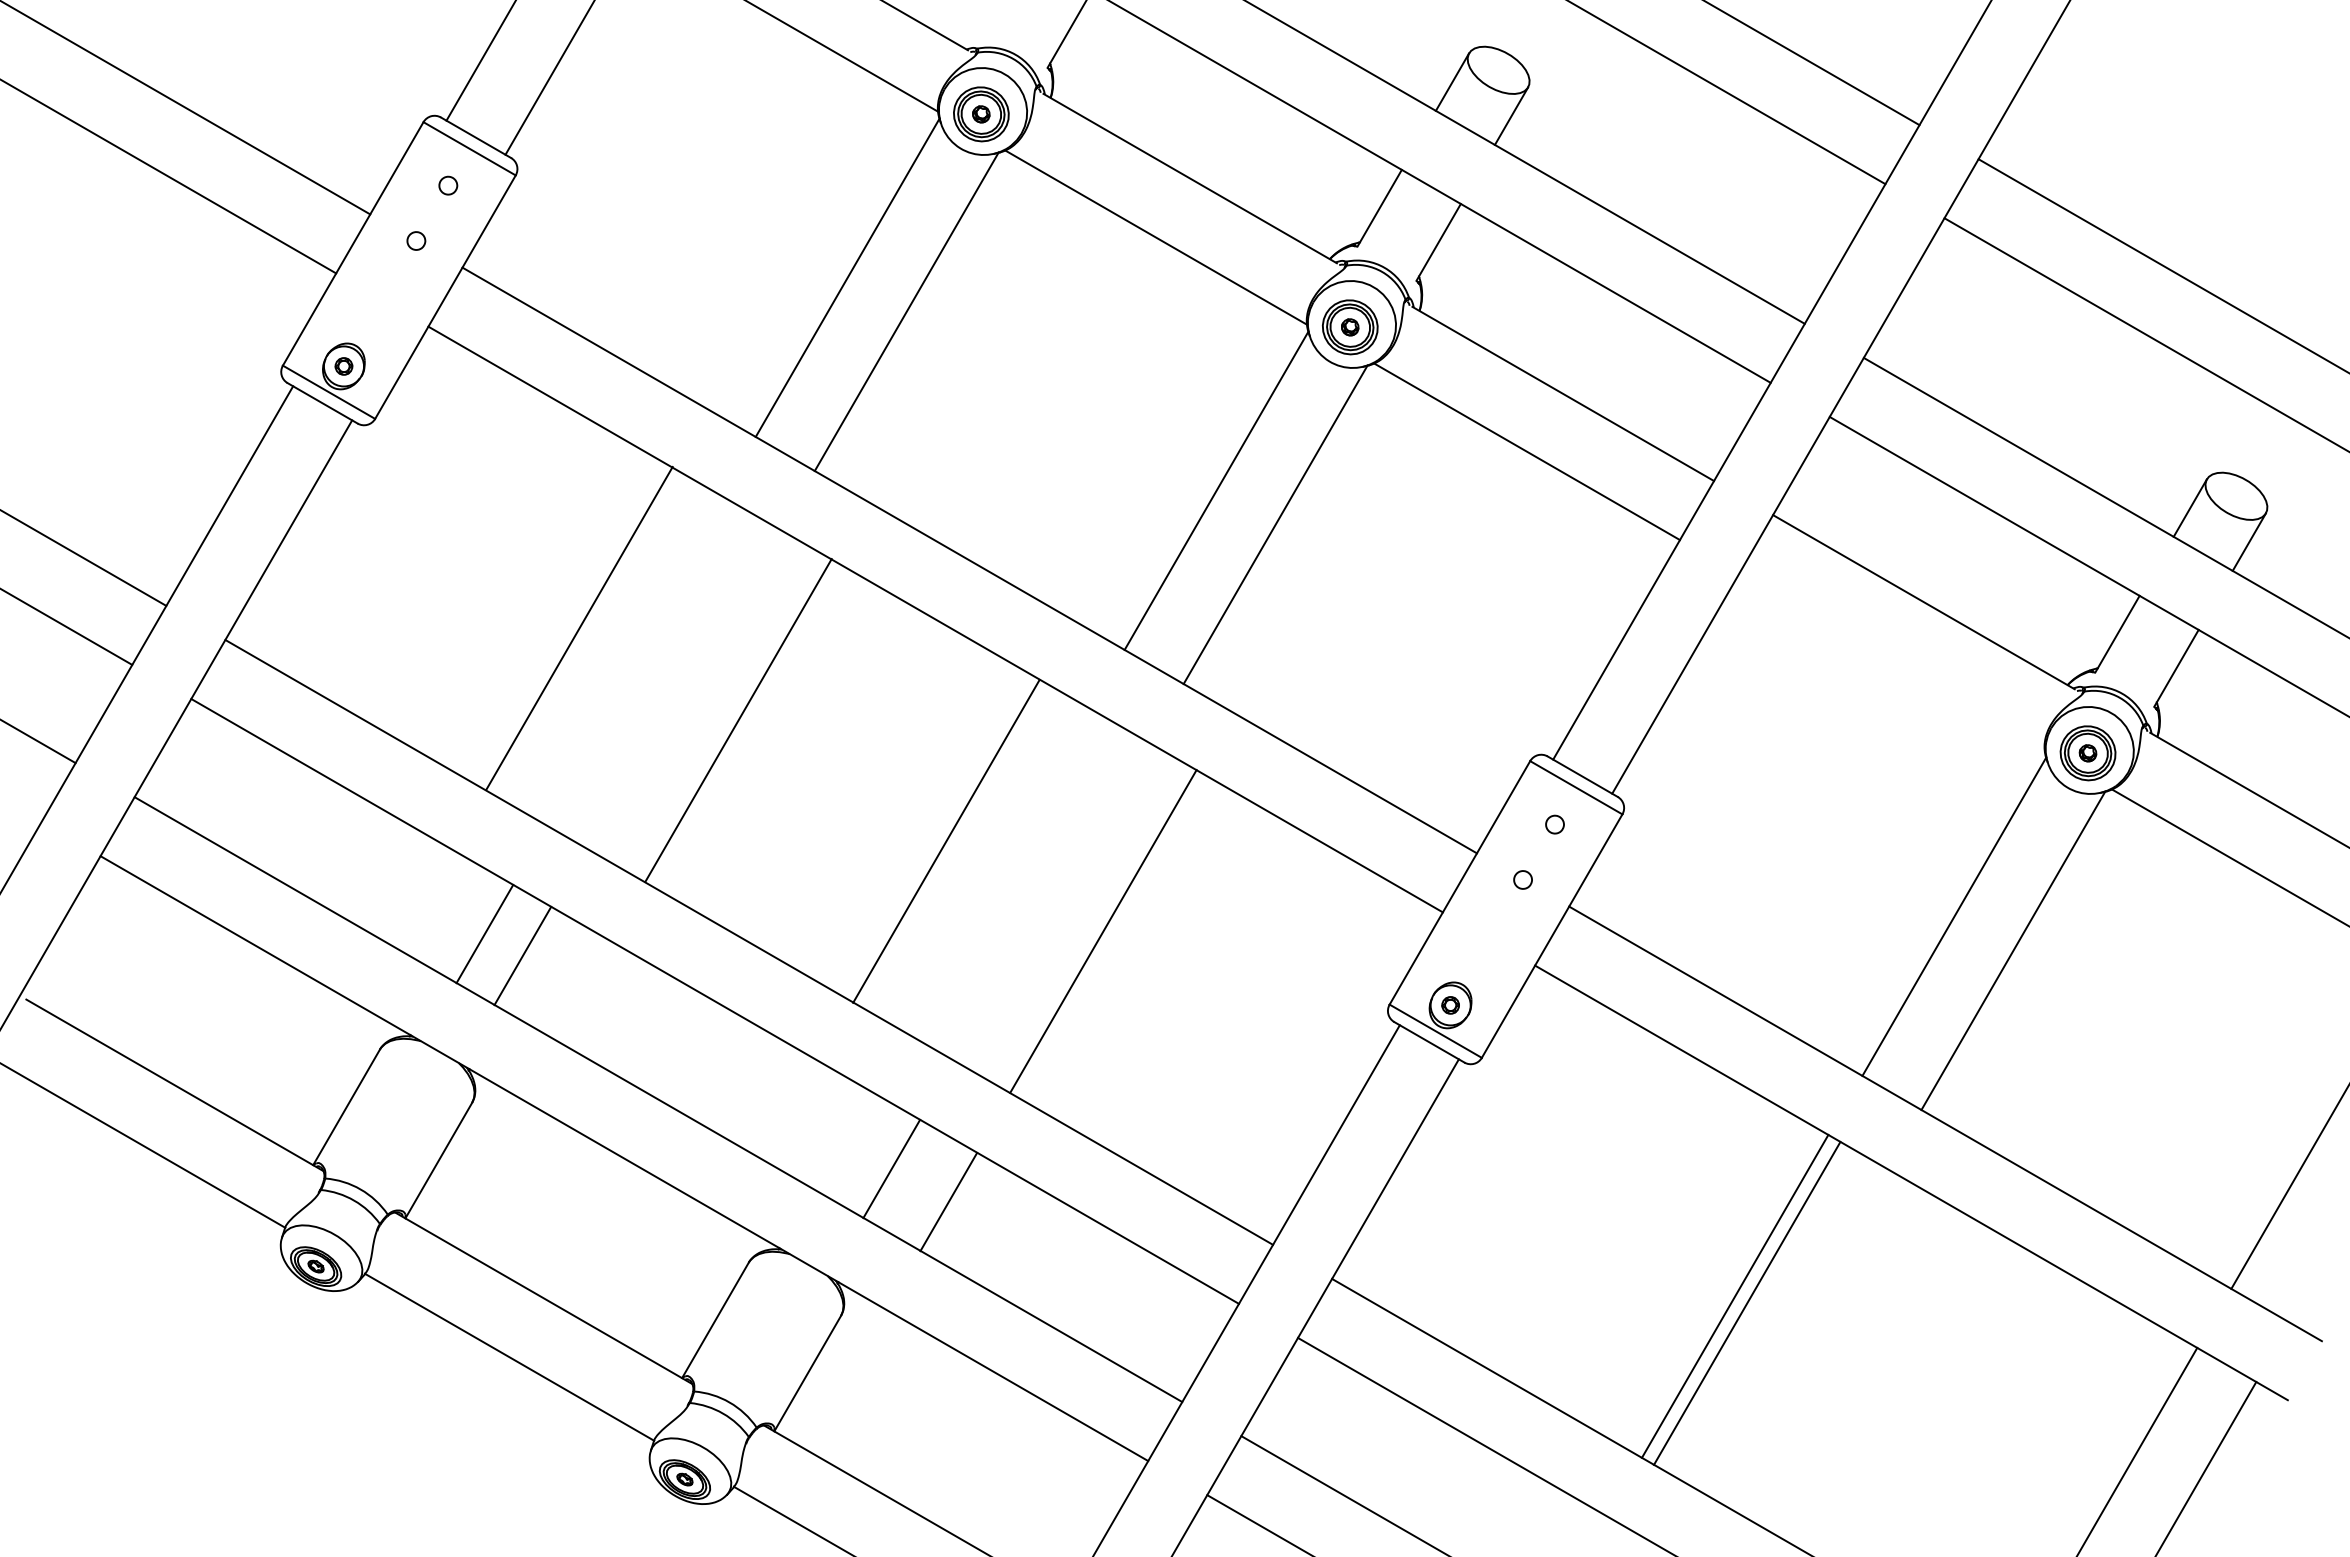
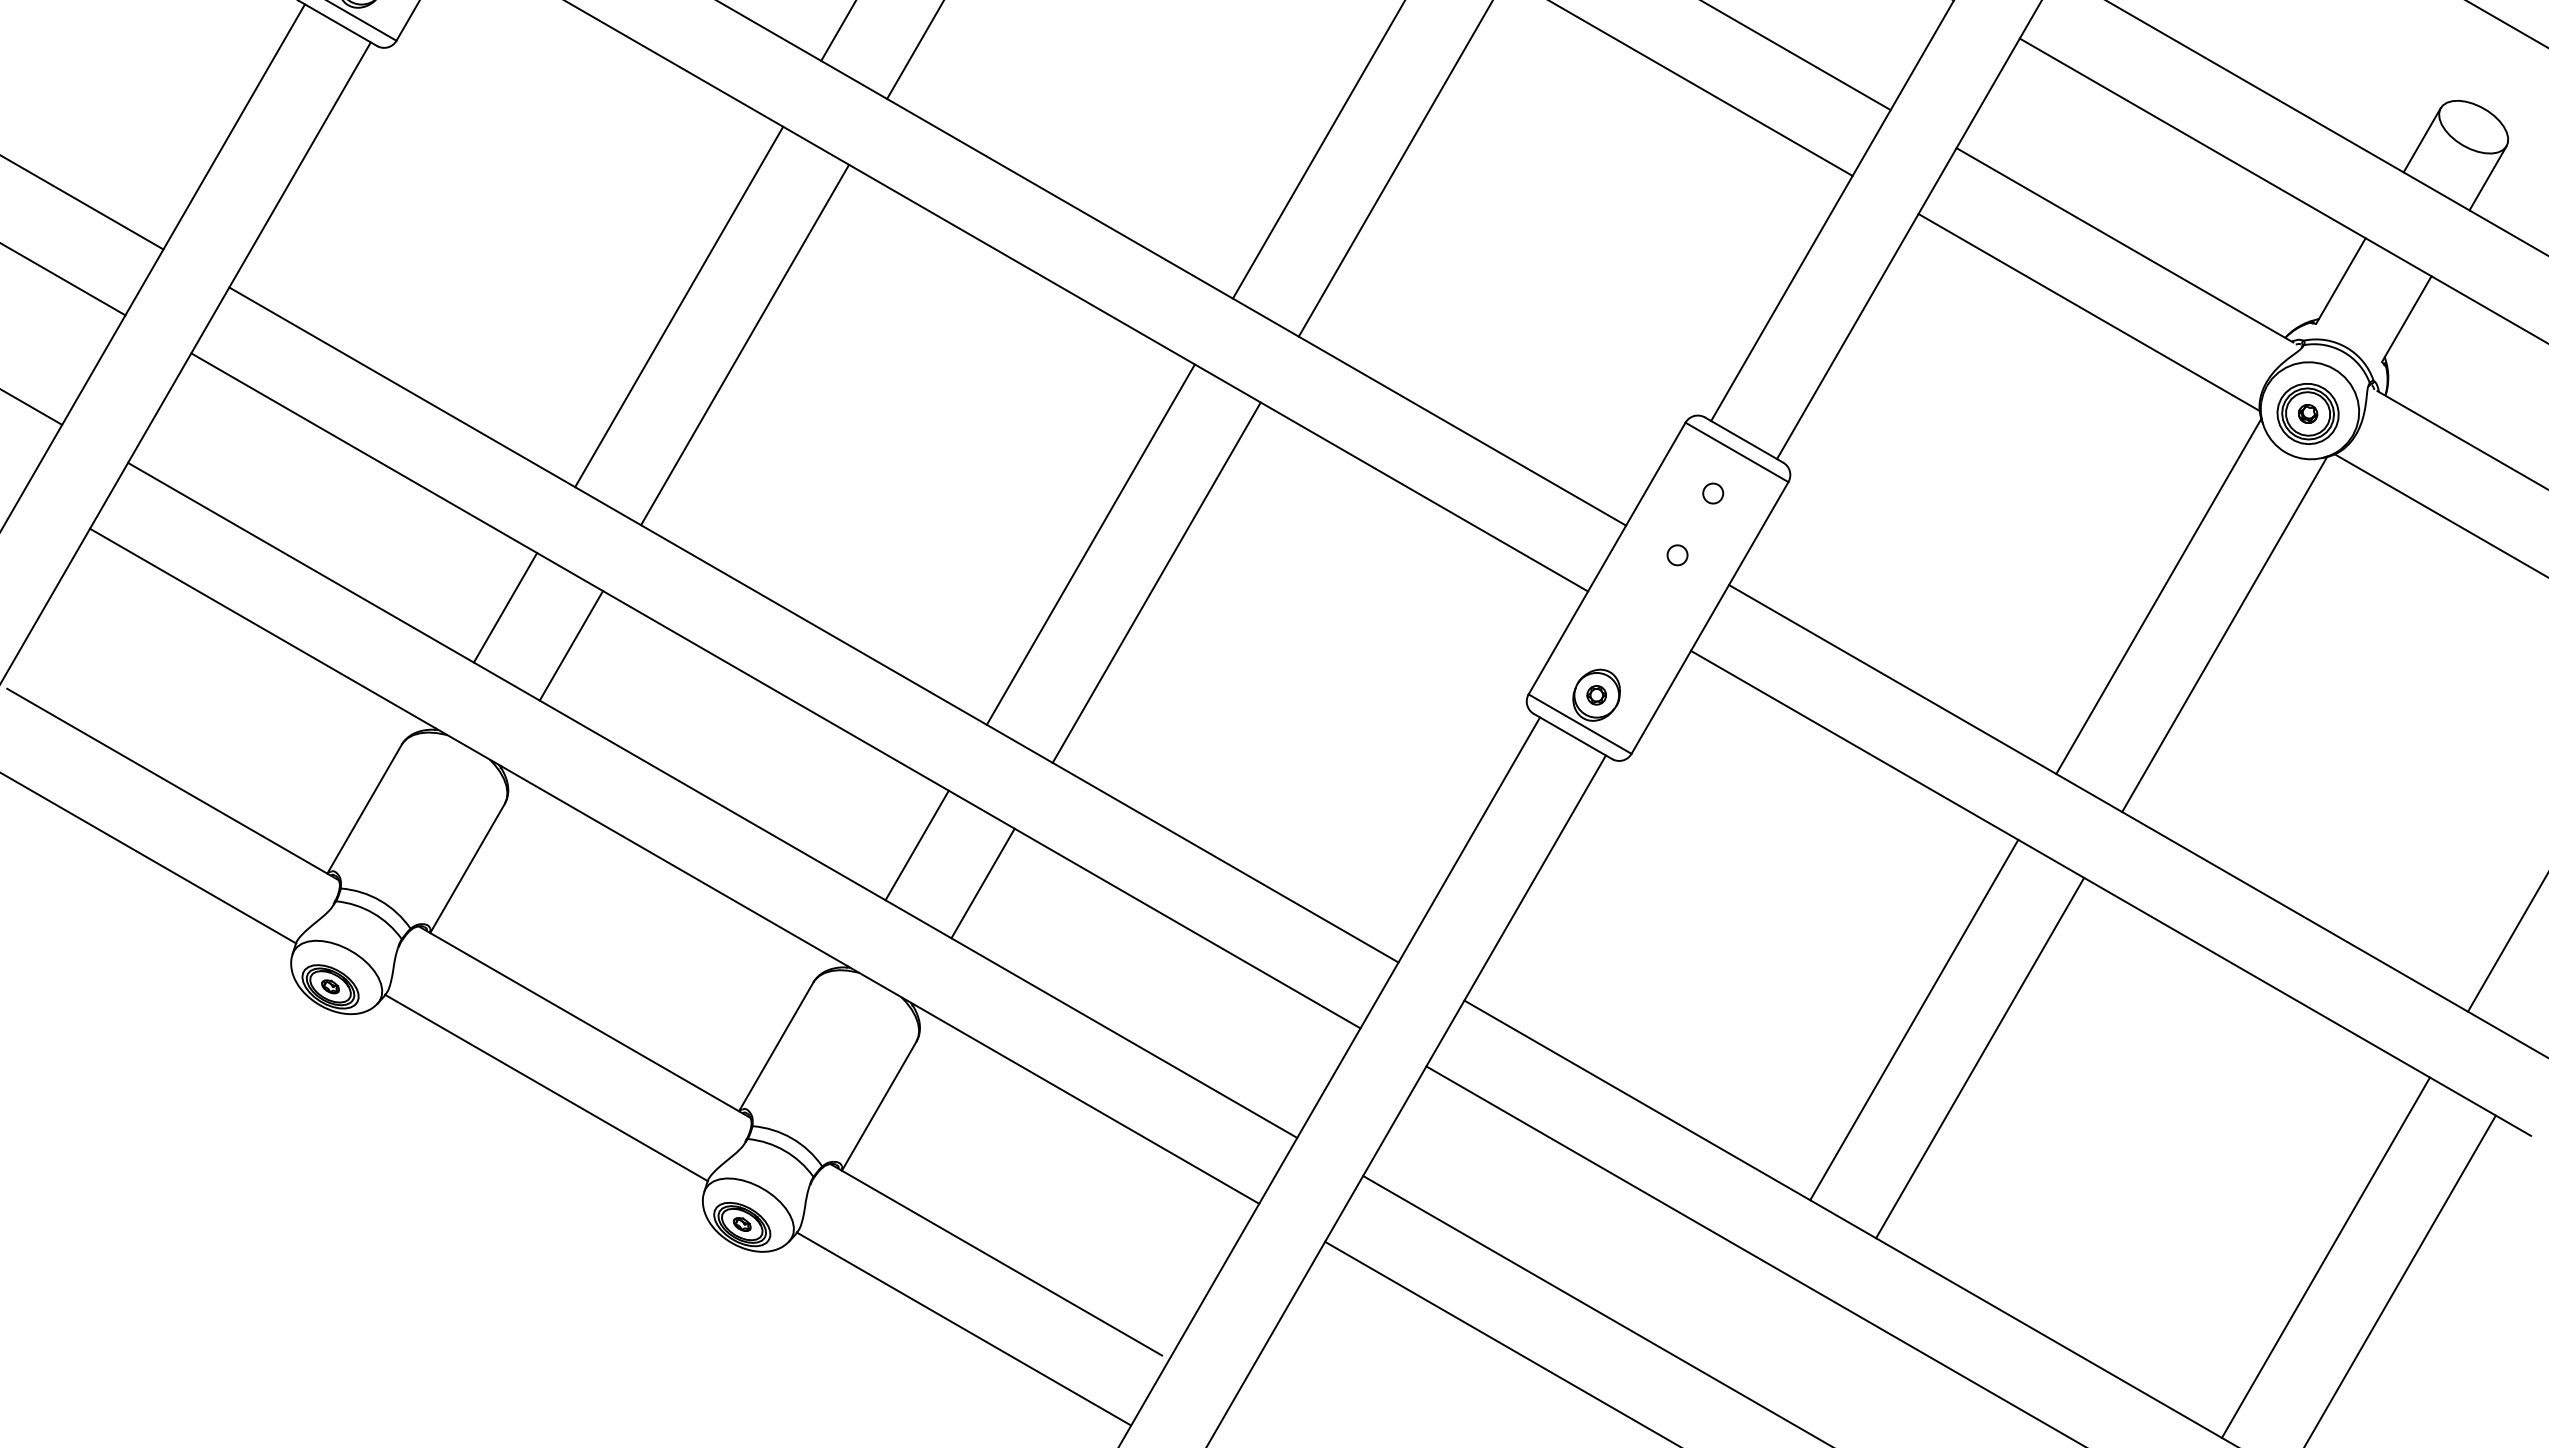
line: (579, 627) -> (679, 305), moved
line: (1891, 662) -> (2088, 312), added
line: (738, 720) -> (745, 344), moved
line: (946, 840) -> (1091, 543), moved
line: (1103, 931) -> (1156, 582), moved
line: (484, 933) -> (570, 645), moved
line: (522, 955) -> (505, 607), moved
line: (891, 1168) -> (916, 844), moved
line: (948, 1201) -> (982, 882), moved
line: (1746, 1303) -> (1979, 1058), moved

